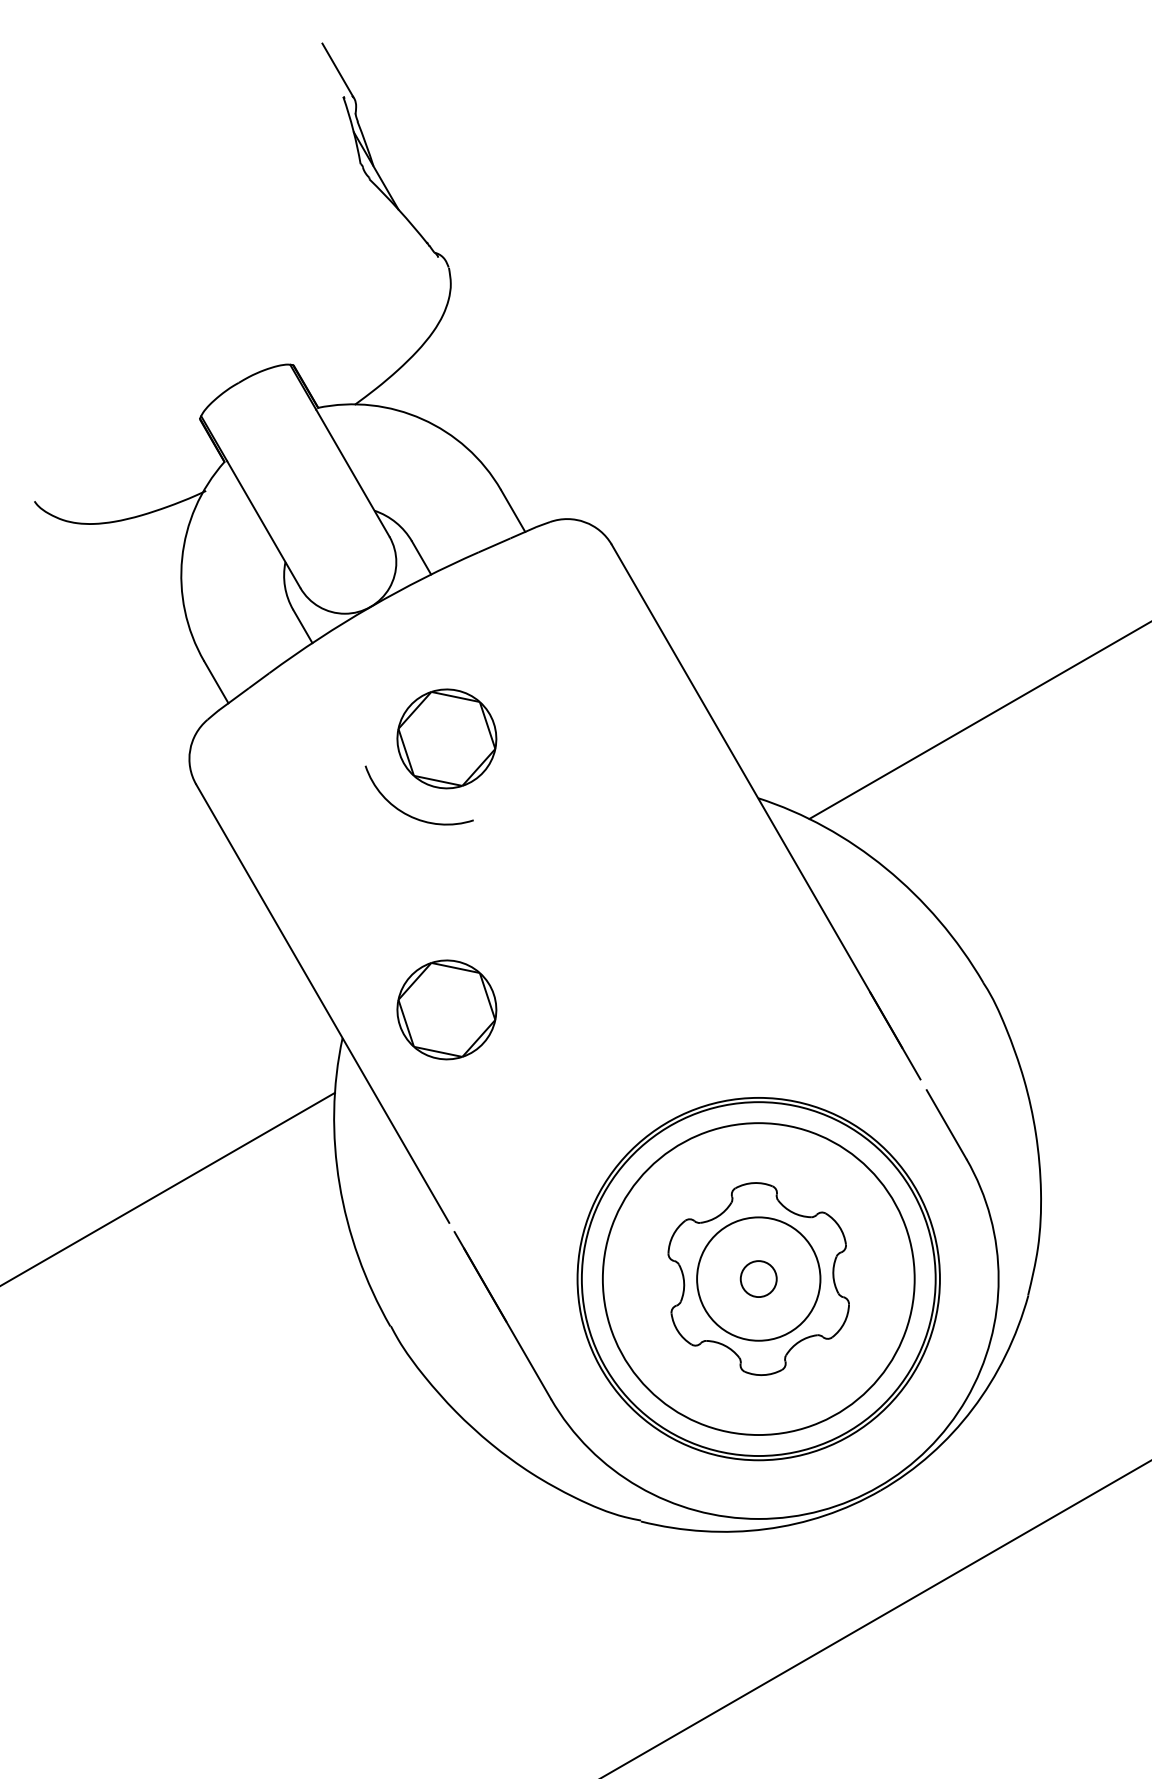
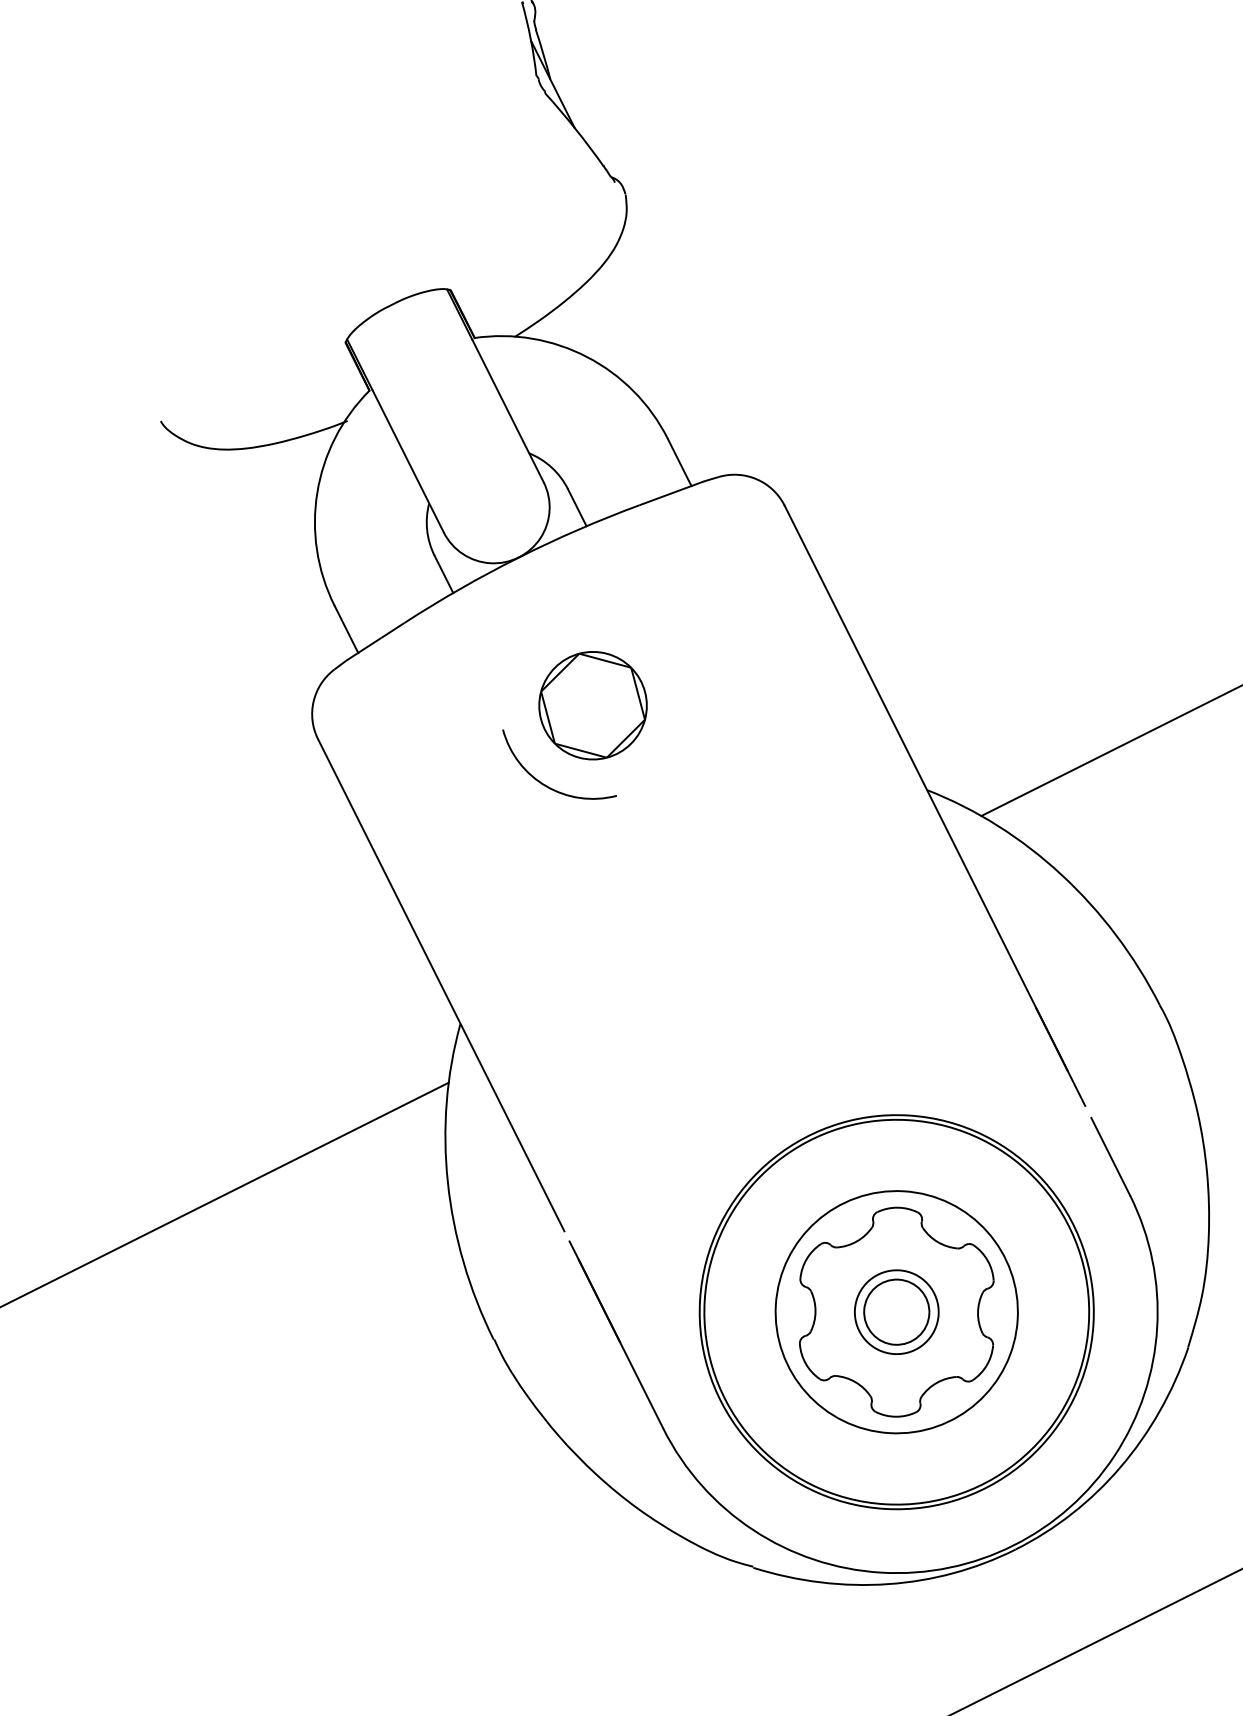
part: (446, 1009) -> (575, 999), removed
circle: (758, 1278) -> (896, 1311), size x0.62
circle: (758, 1278) -> (896, 1311), size x0.71
circle: (758, 1279) -> (896, 1312), size x1.67

